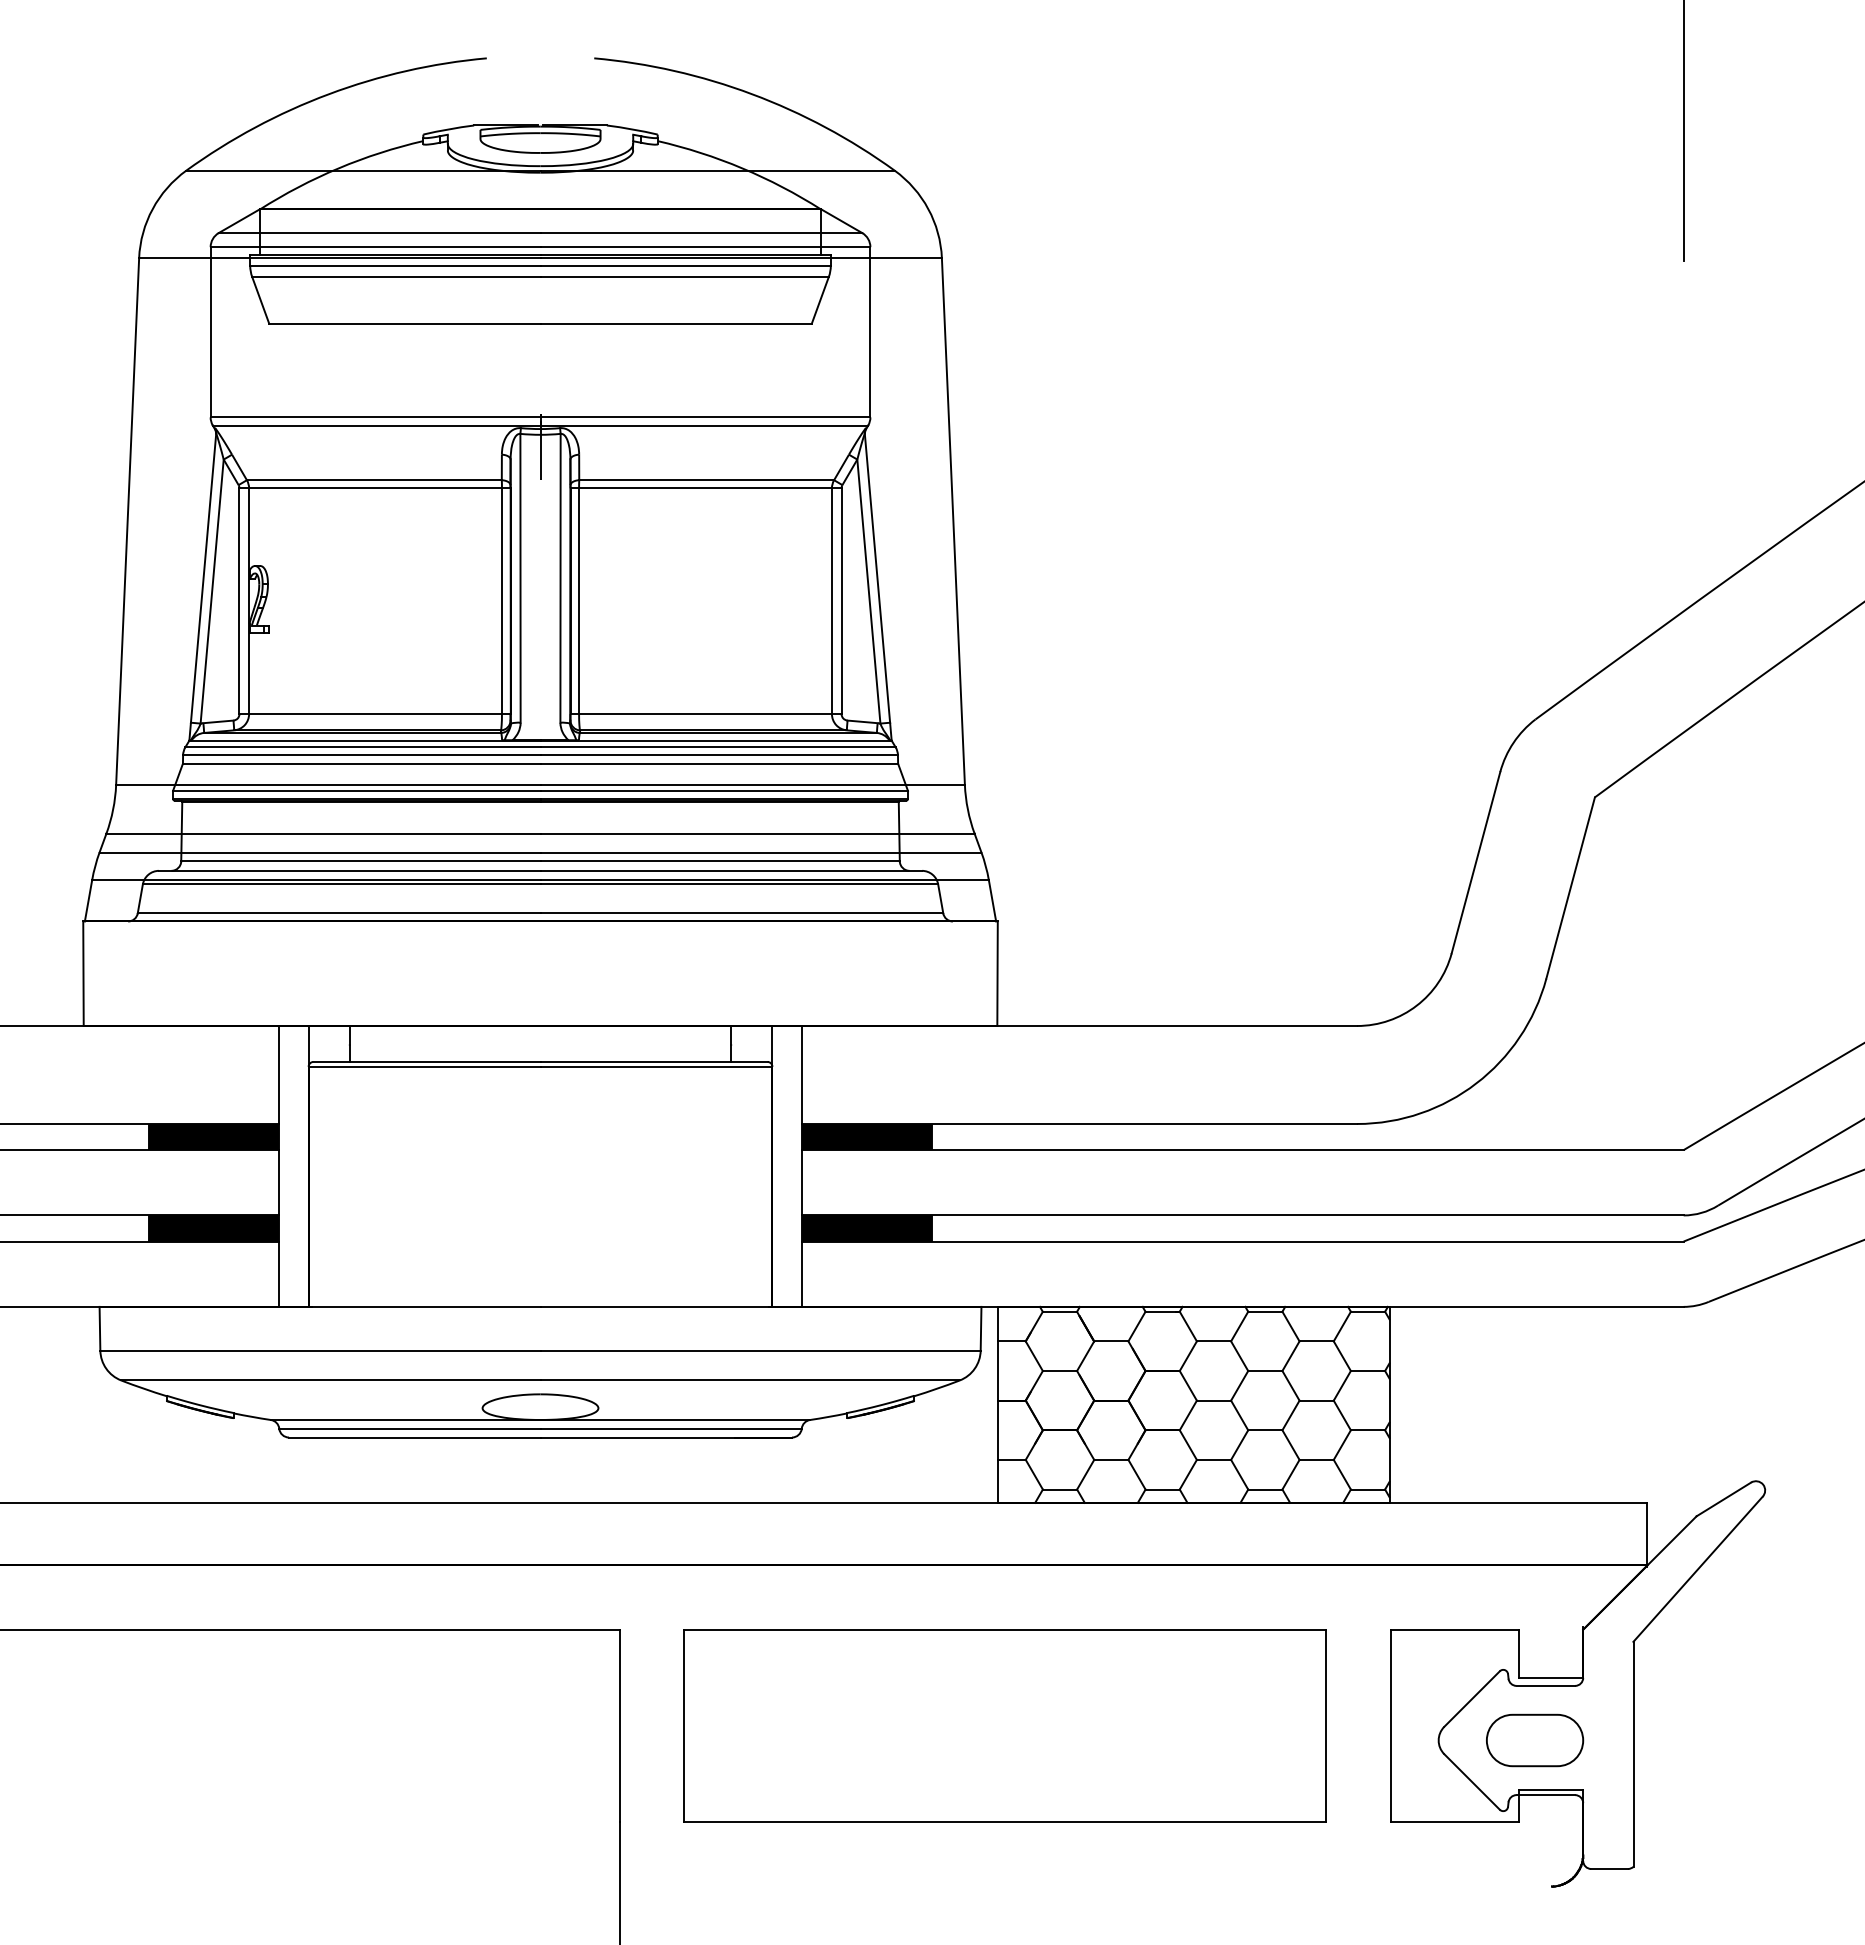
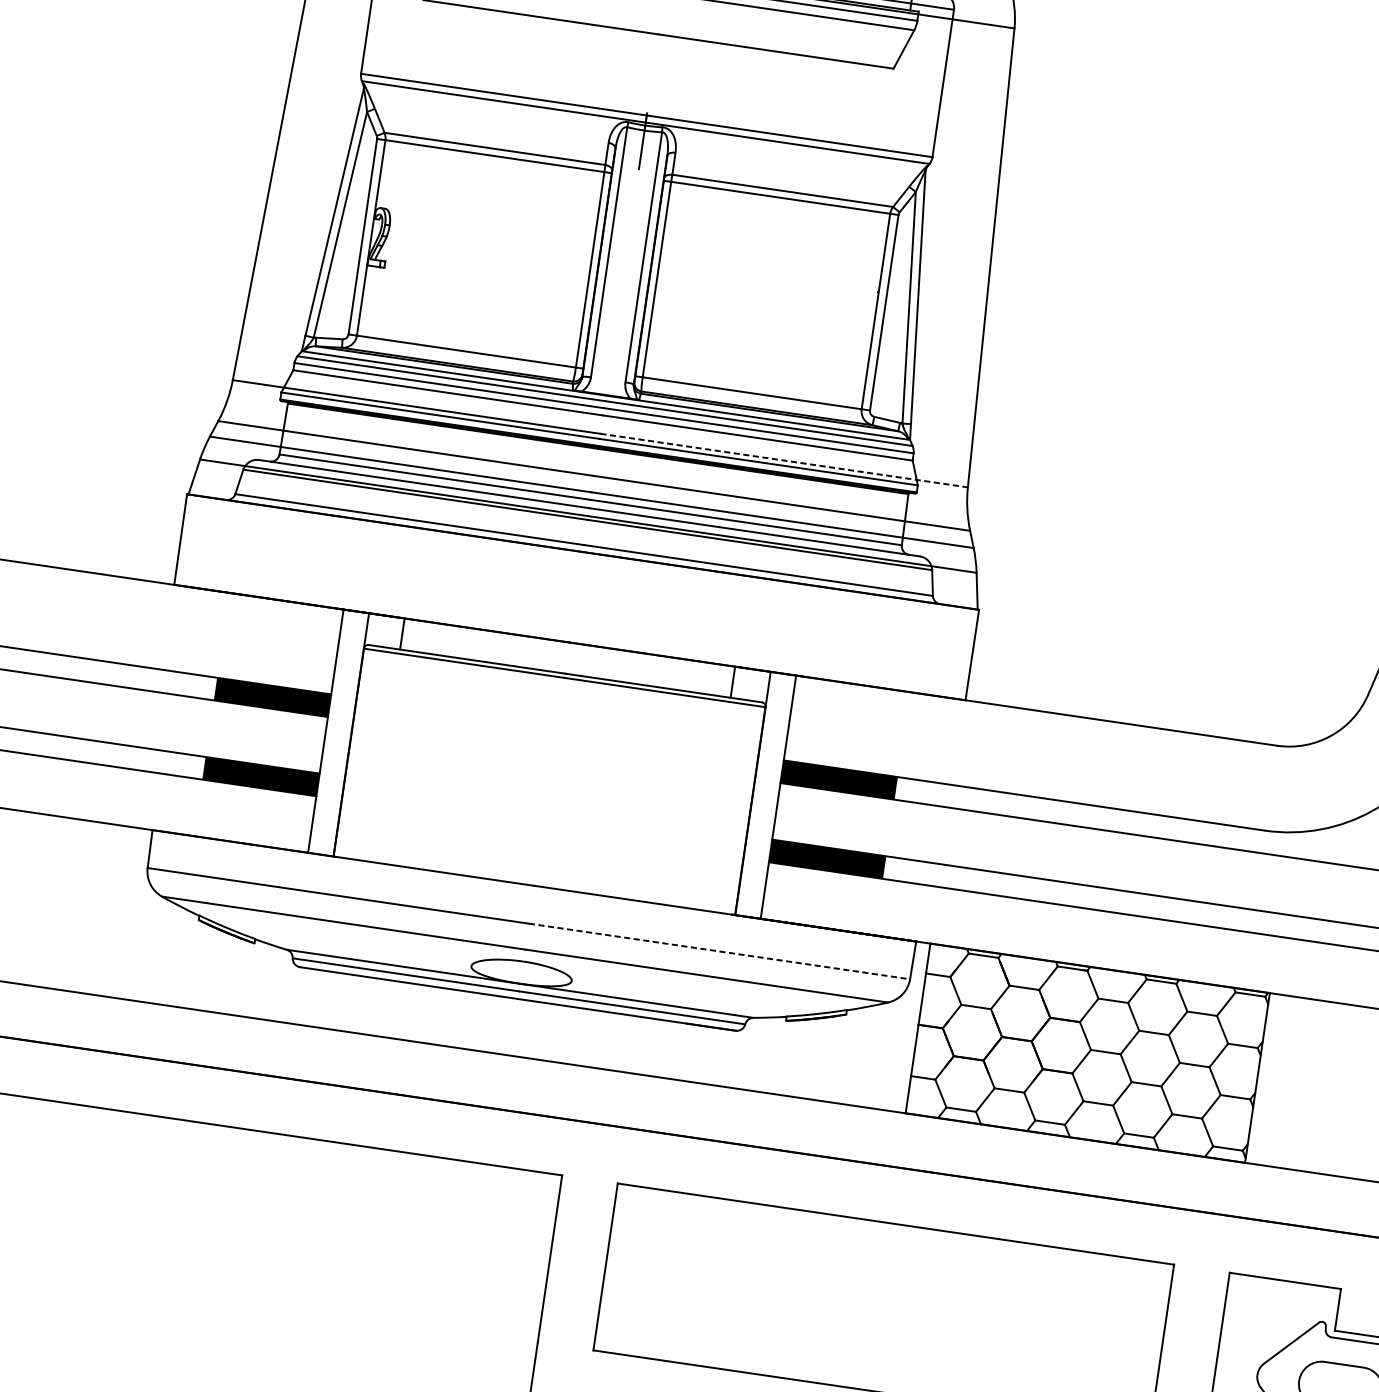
line: (753, 784) -> (784, 460), solid -> dashed
line: (761, 1350) -> (720, 951), solid -> dashed

